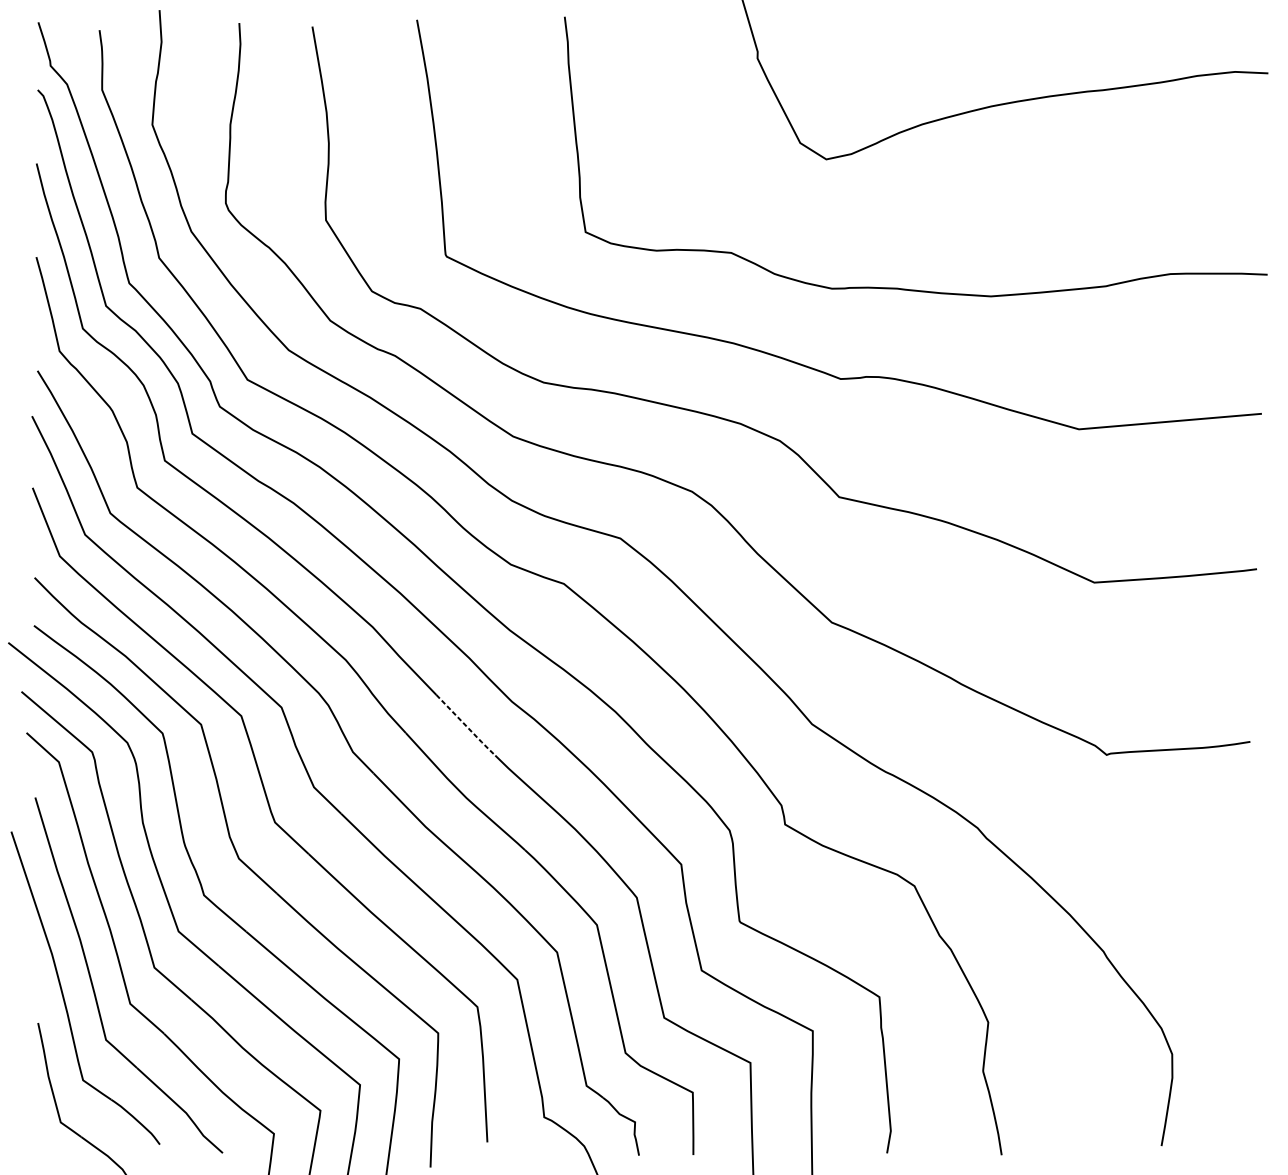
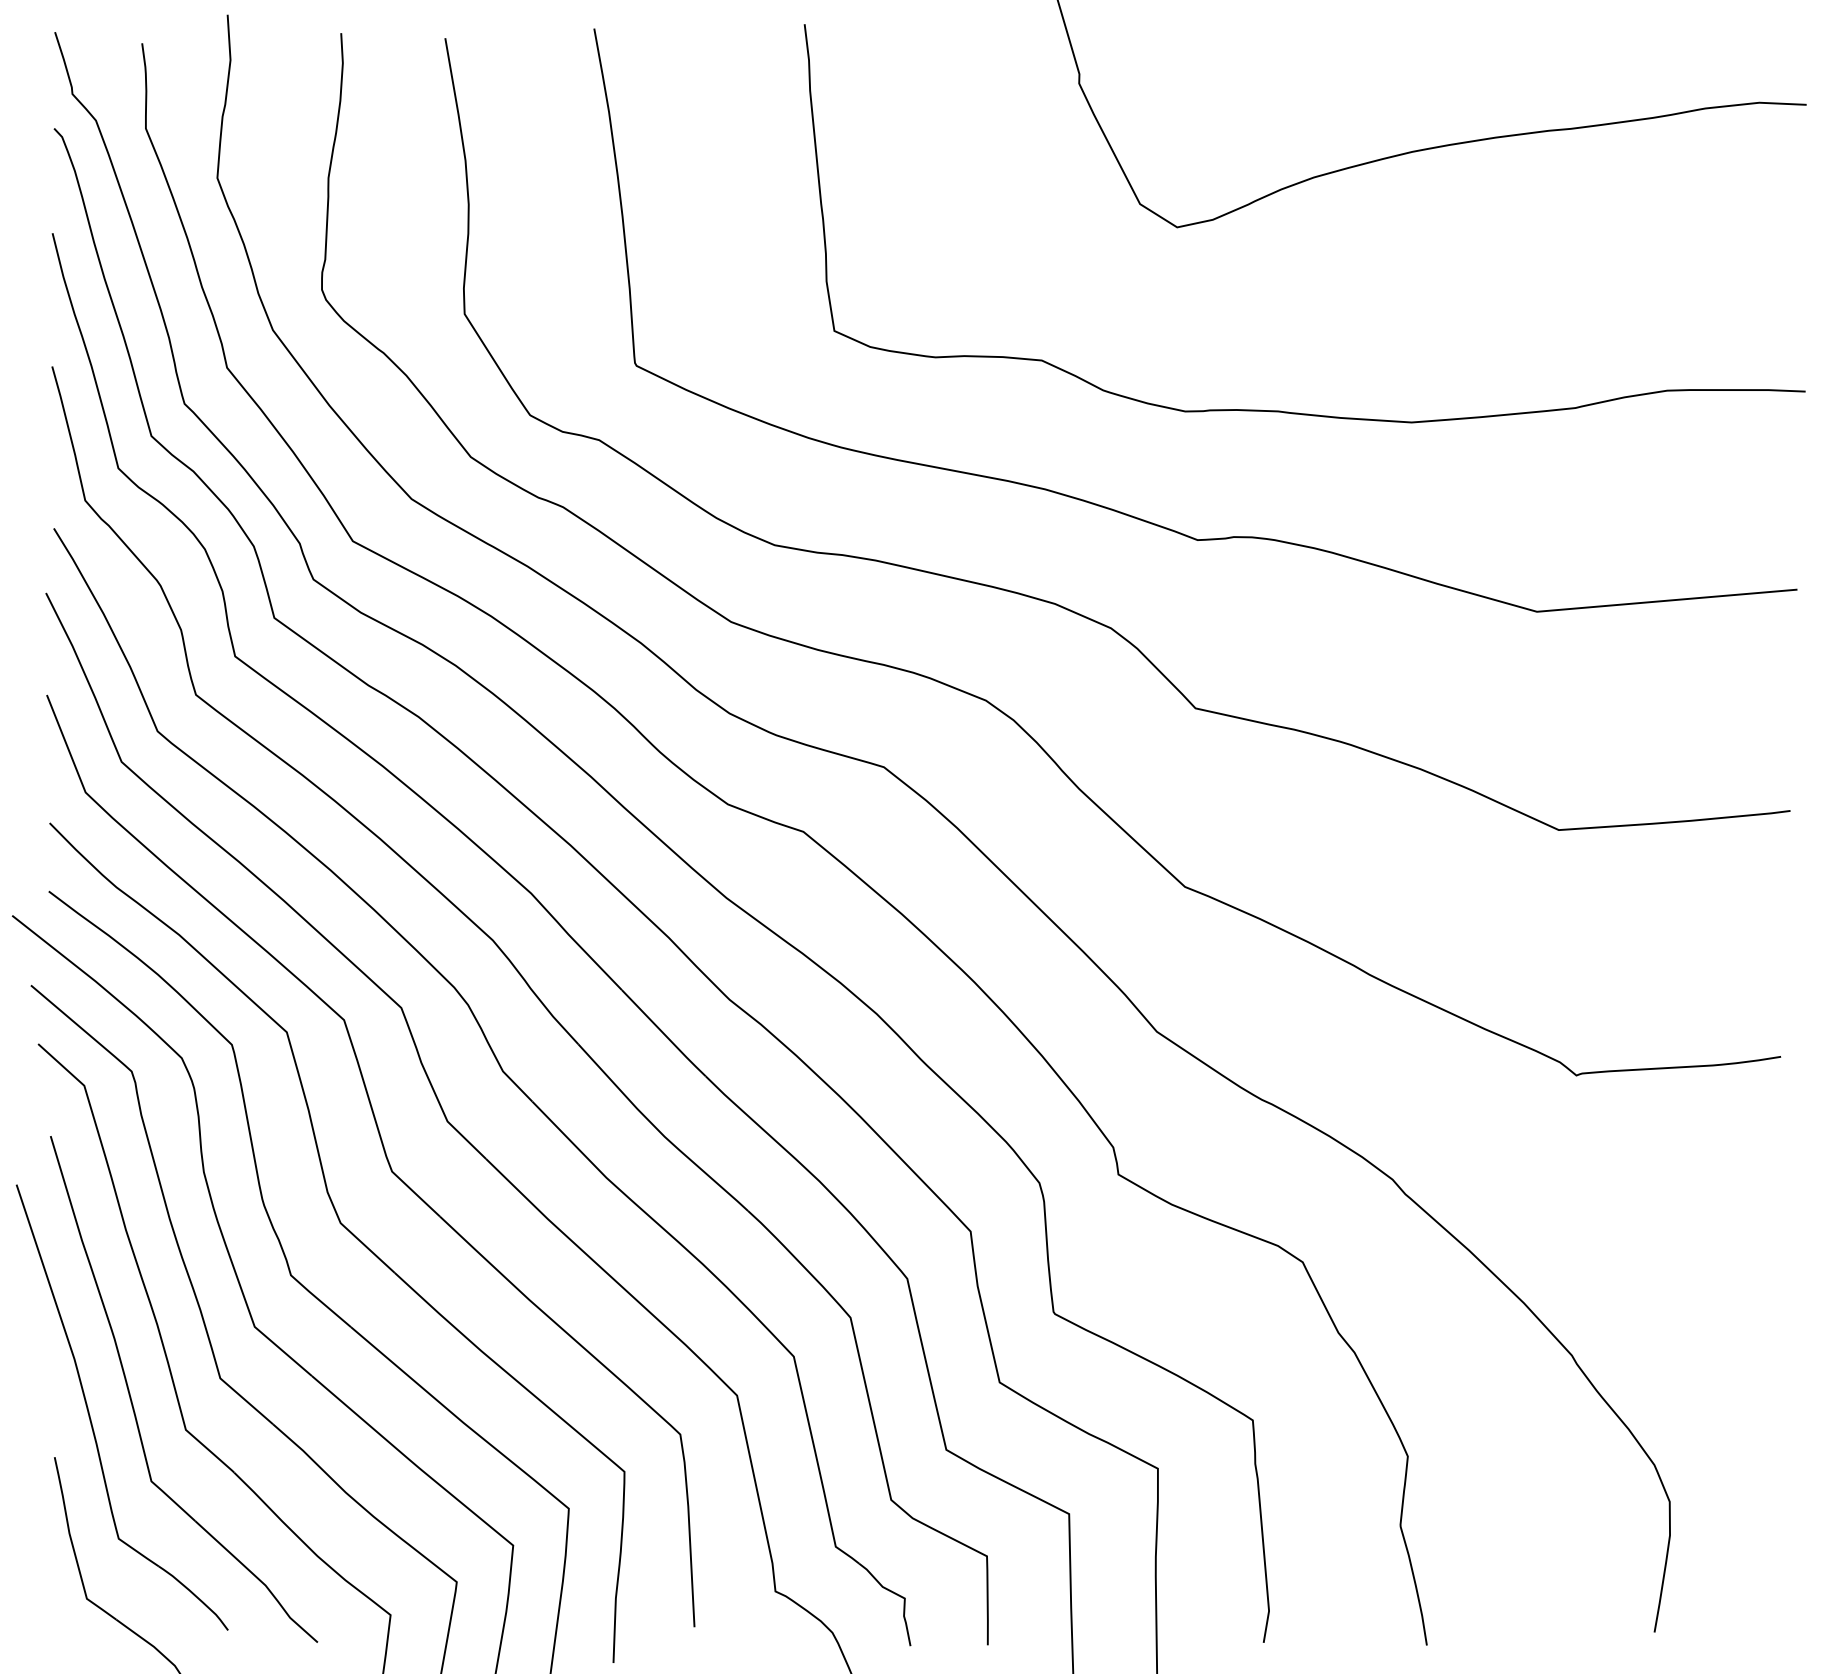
line: (466, 726) -> (664, 1034), dashed -> solid

